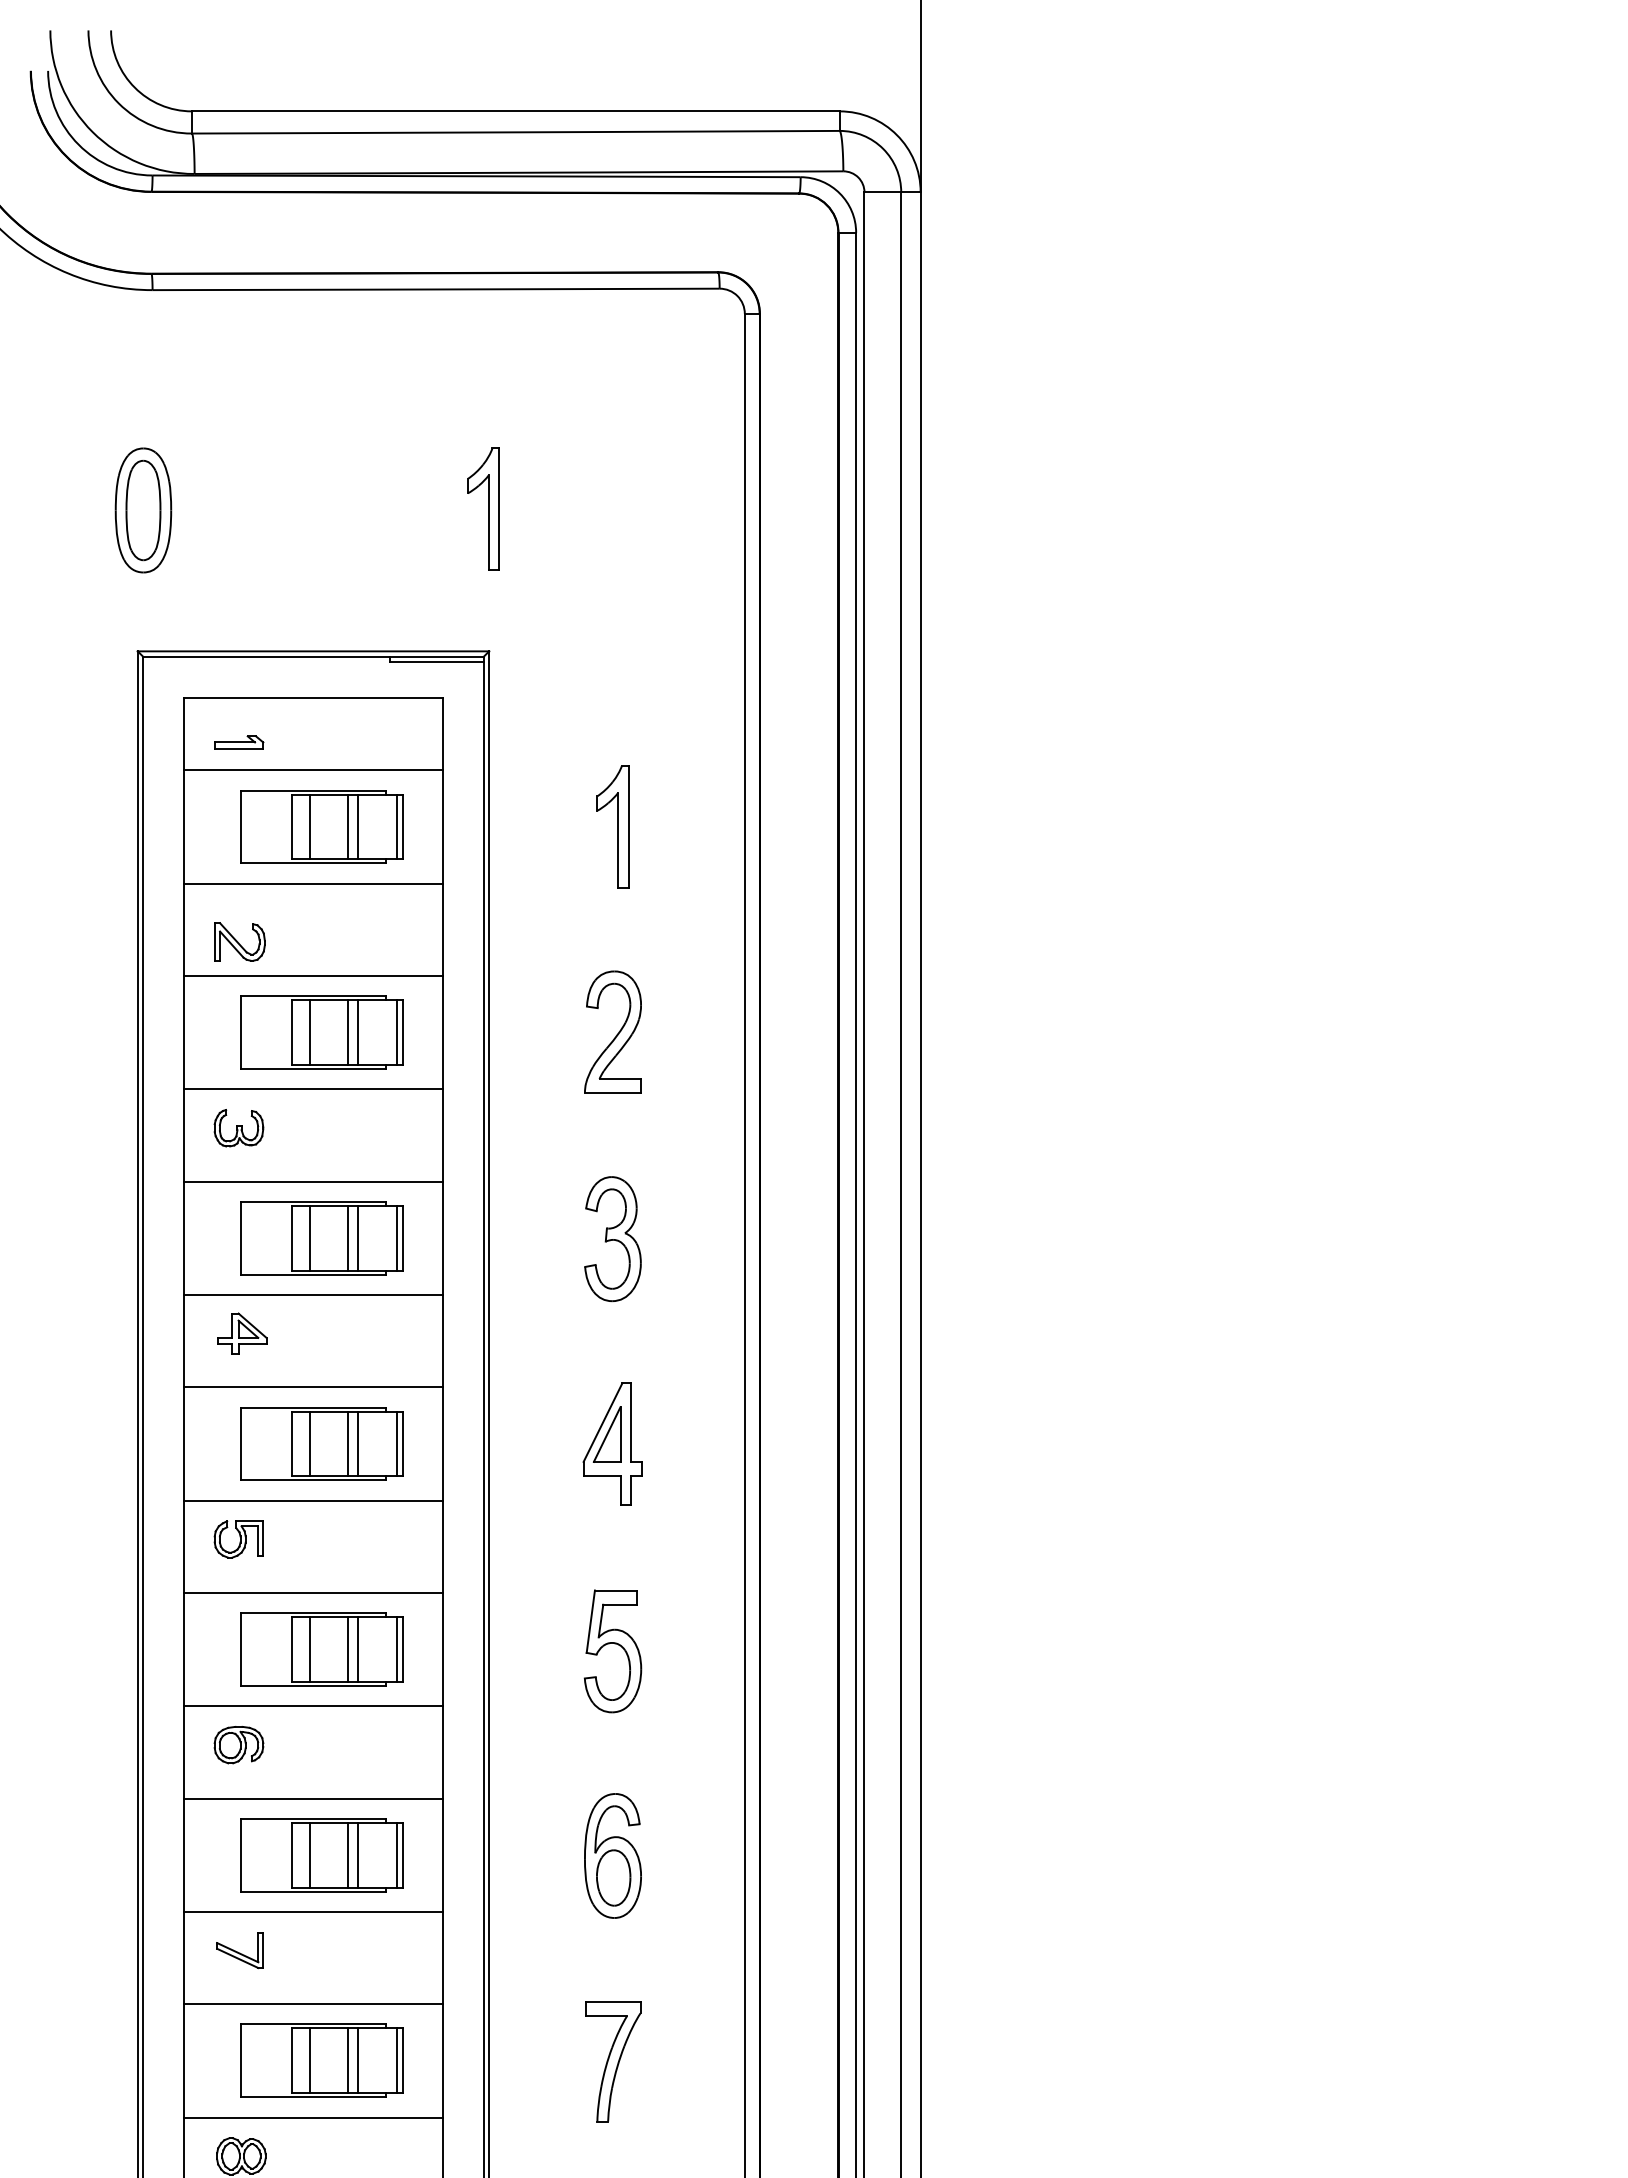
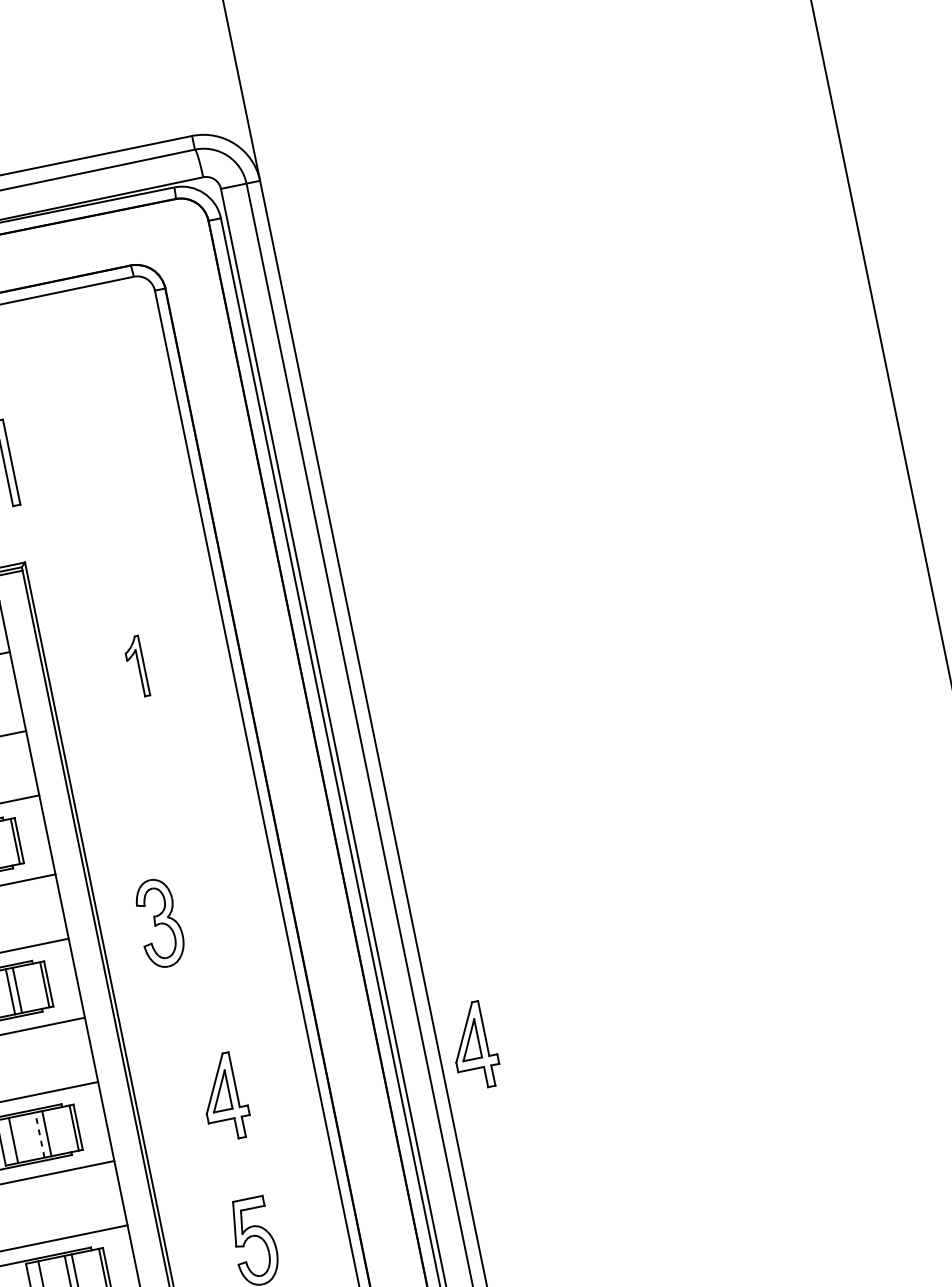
part: (612, 826) -> (136, 666), size x0.7
part: (612, 1031) -> (165, 809), removed
part: (612, 1239) -> (159, 923), moved
line: (347, 1443) -> (39, 1134), solid -> dashed
part: (970, 1443) -> (473, 1045), added

